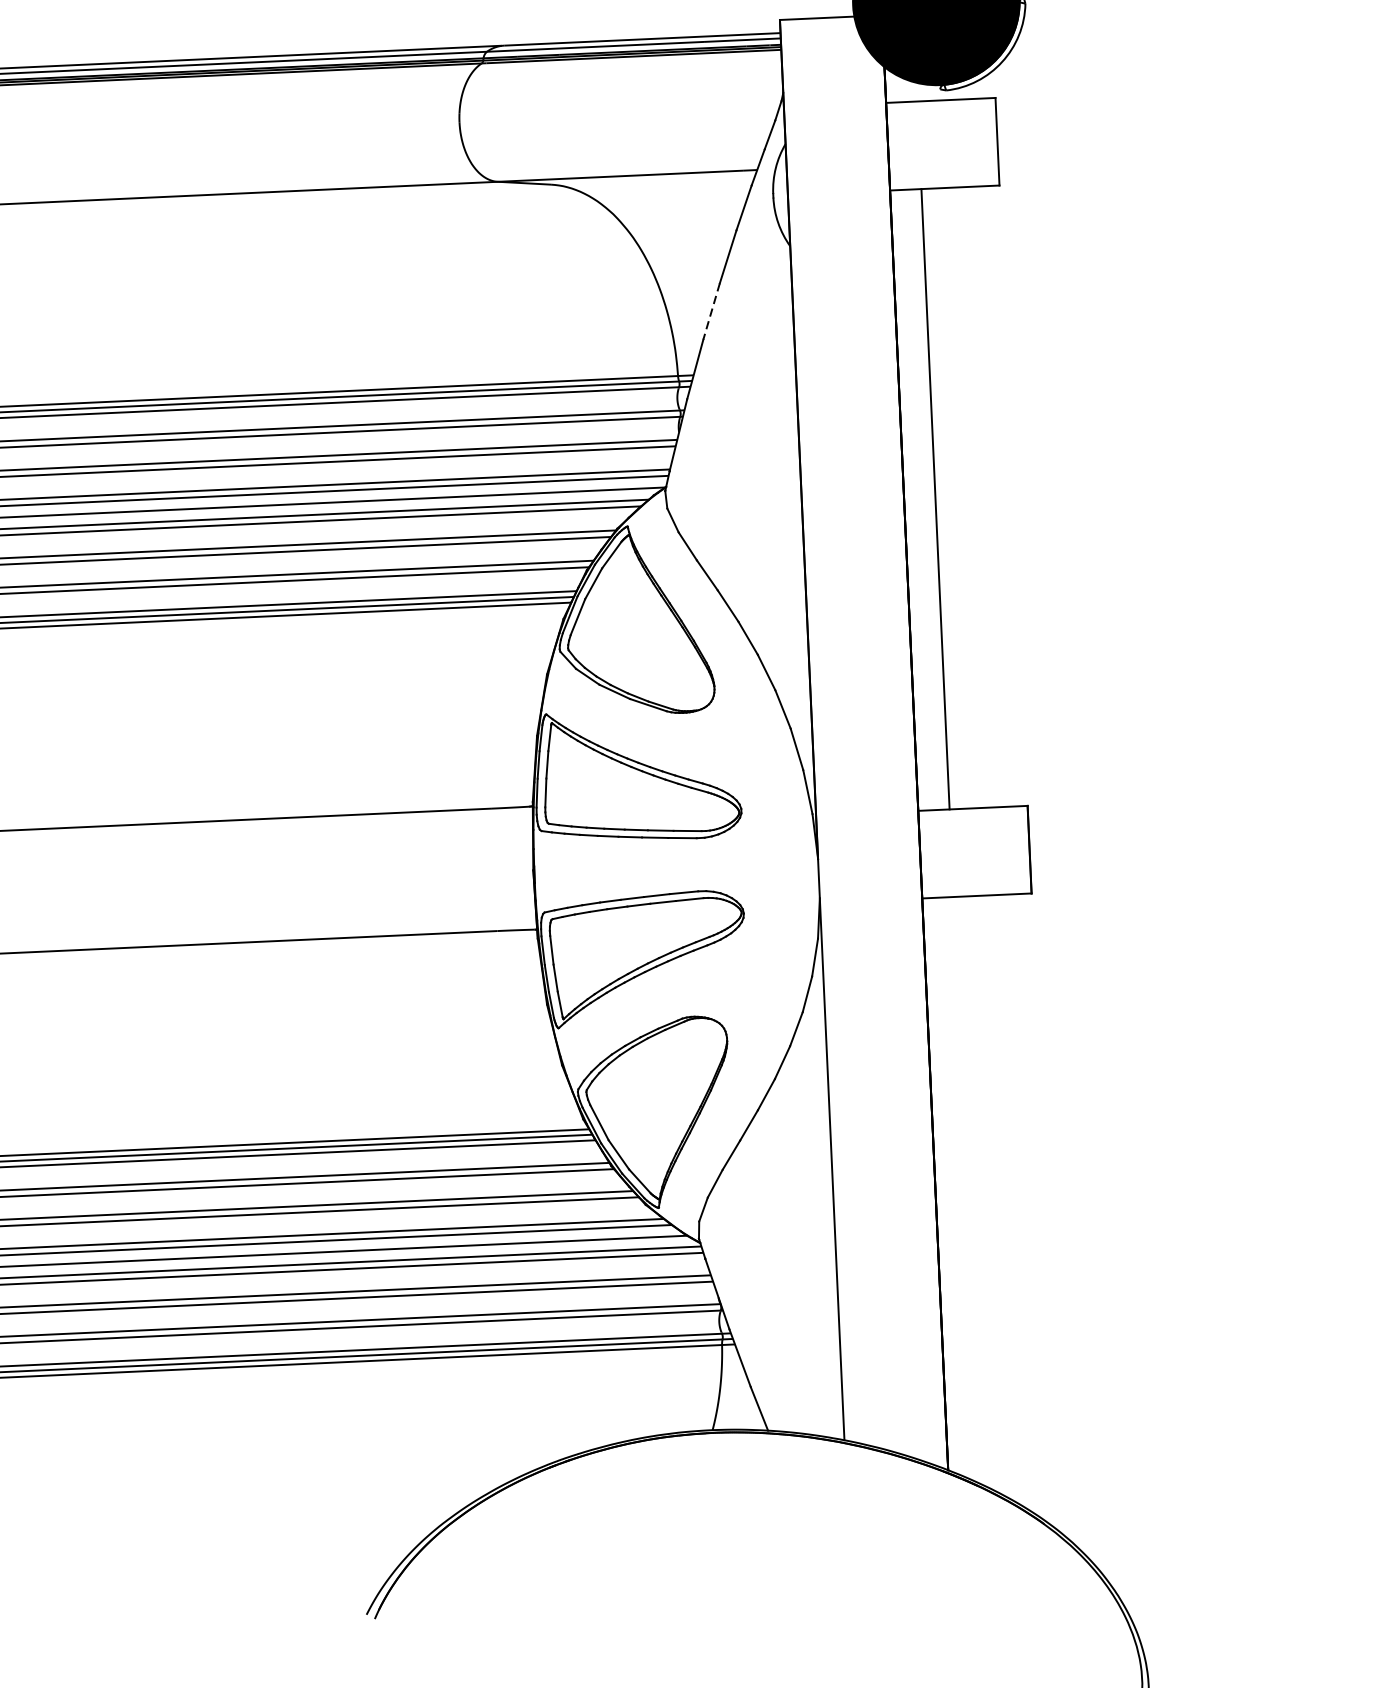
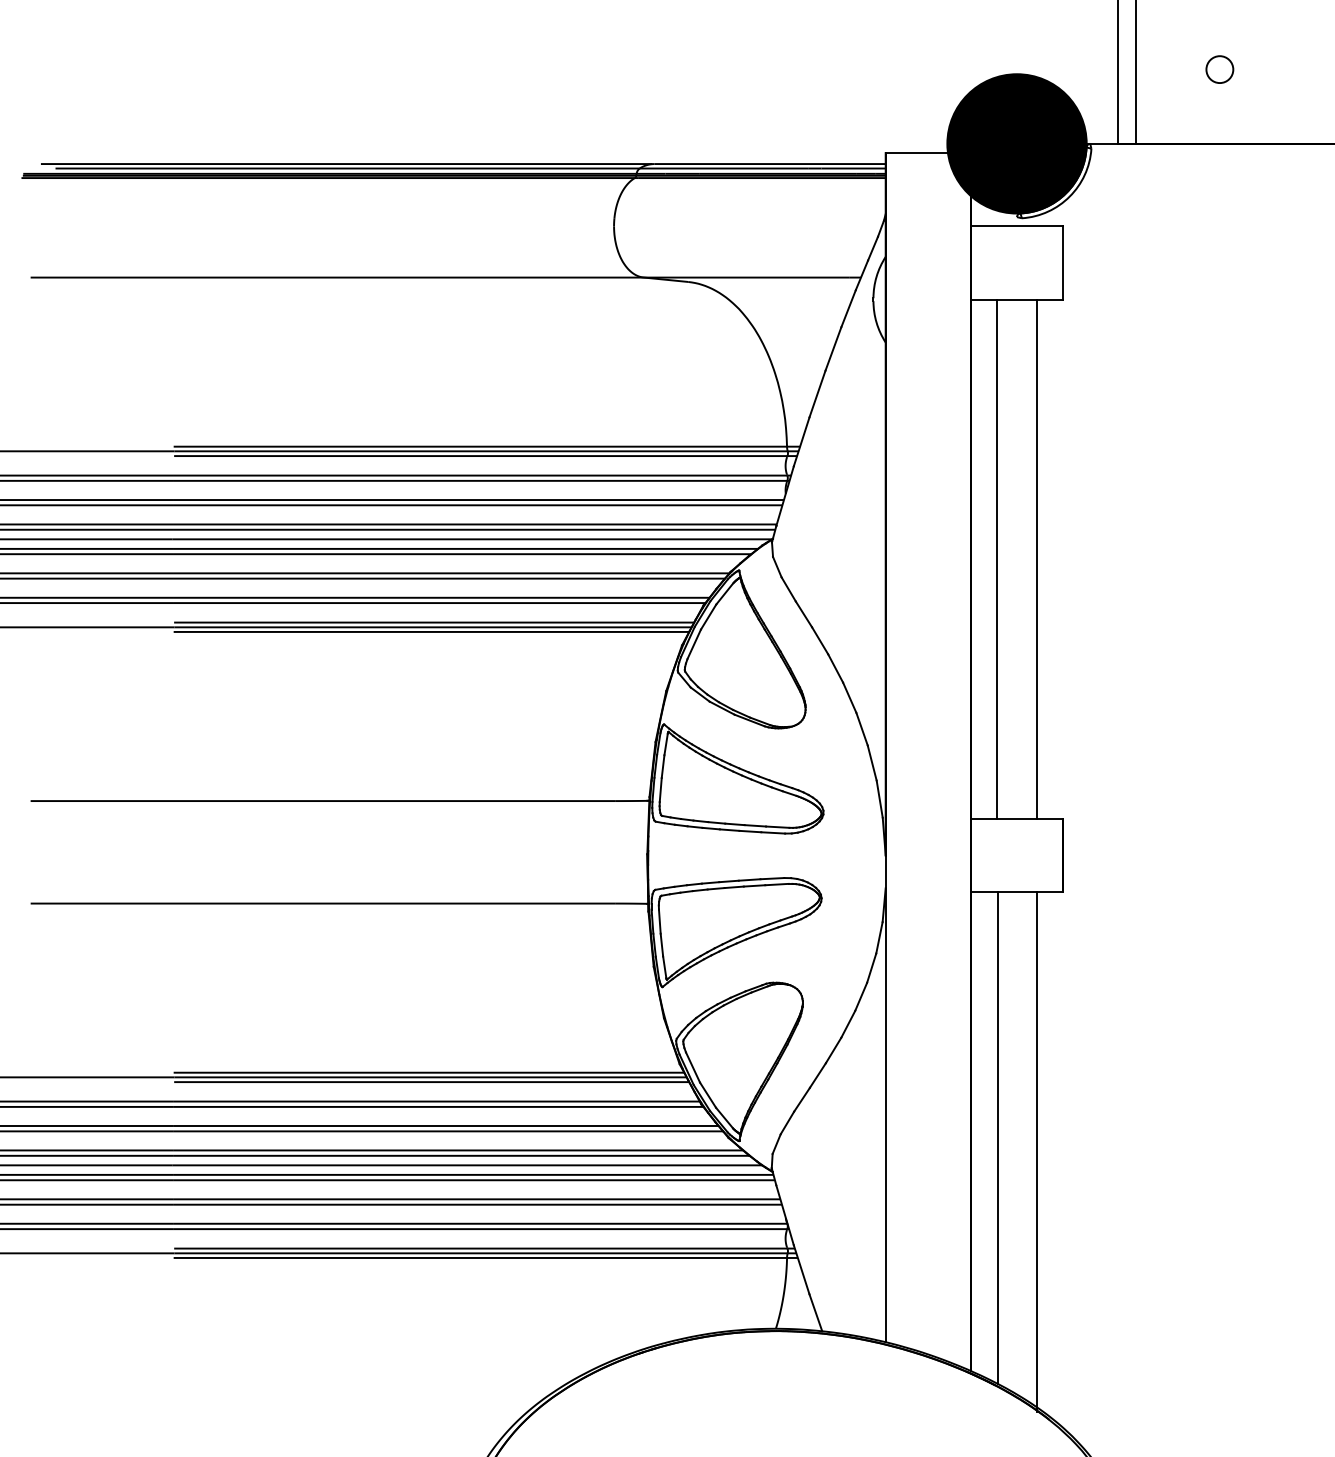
line: (711, 312) -> (817, 394), dashed -> solid
line: (982, 497) -> (1036, 559), added
line: (966, 1189) -> (997, 1137), added
line: (1014, 1204) -> (1036, 1151), added

